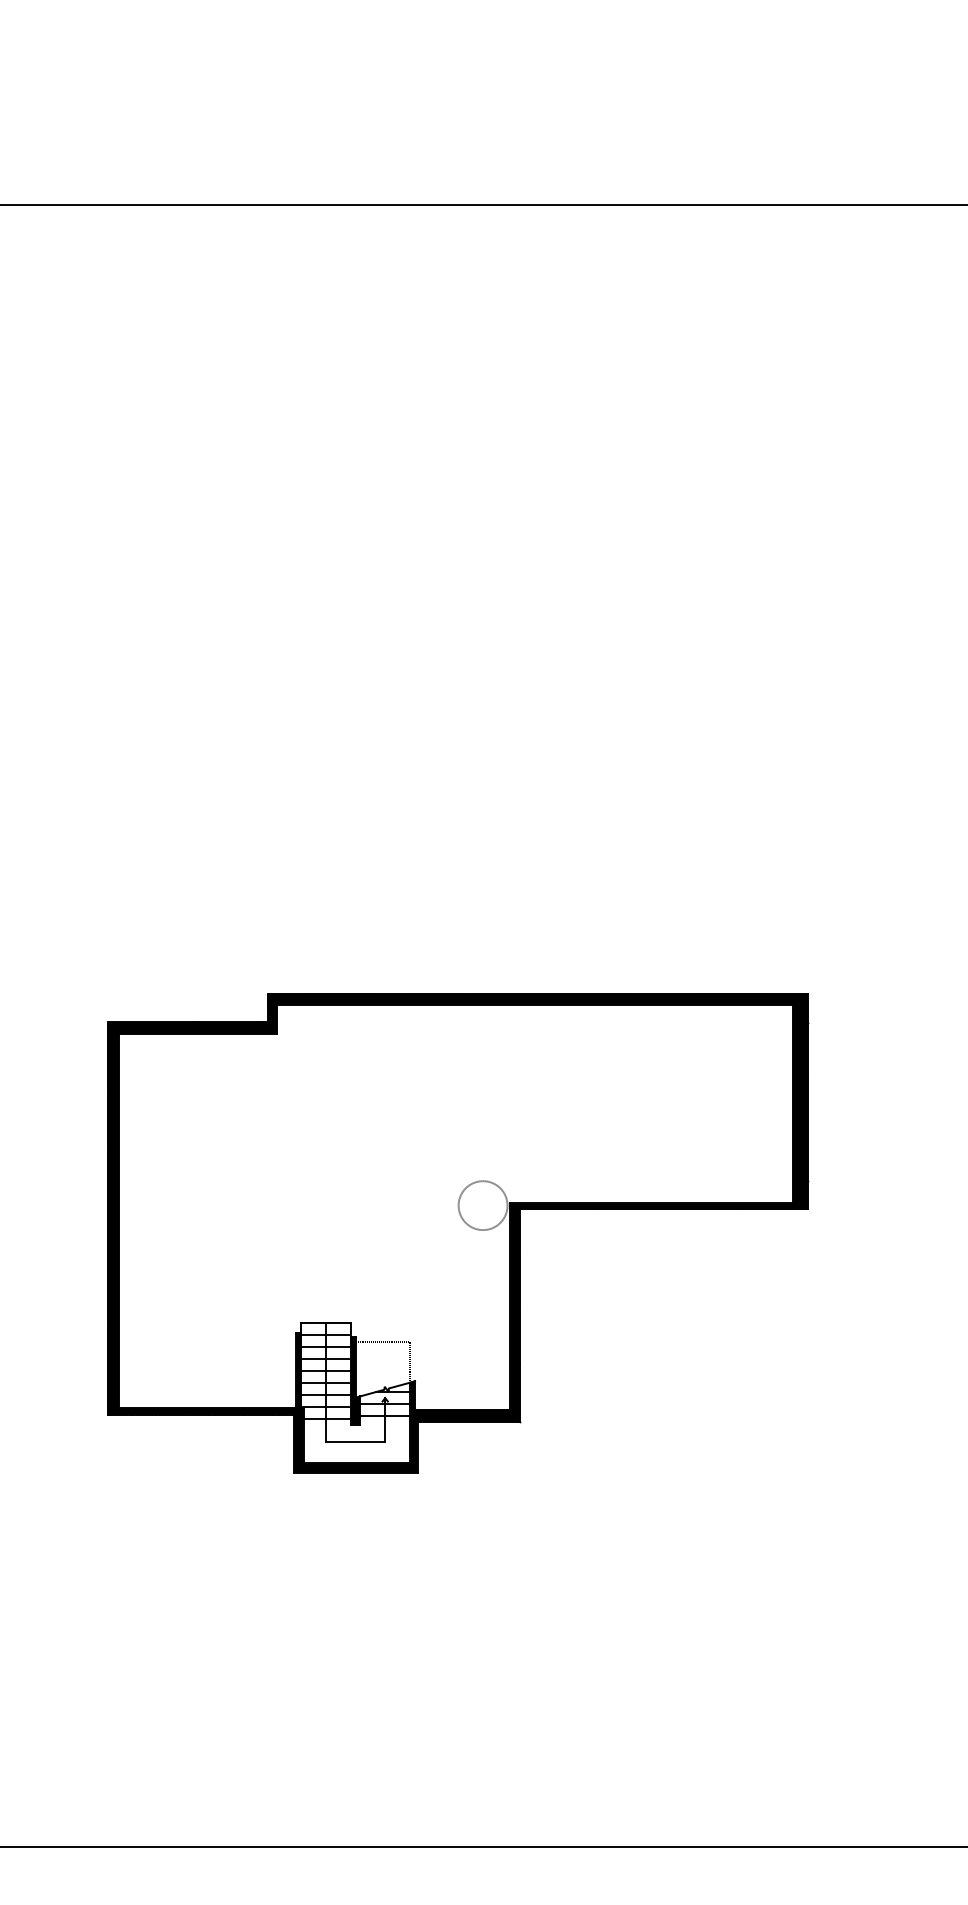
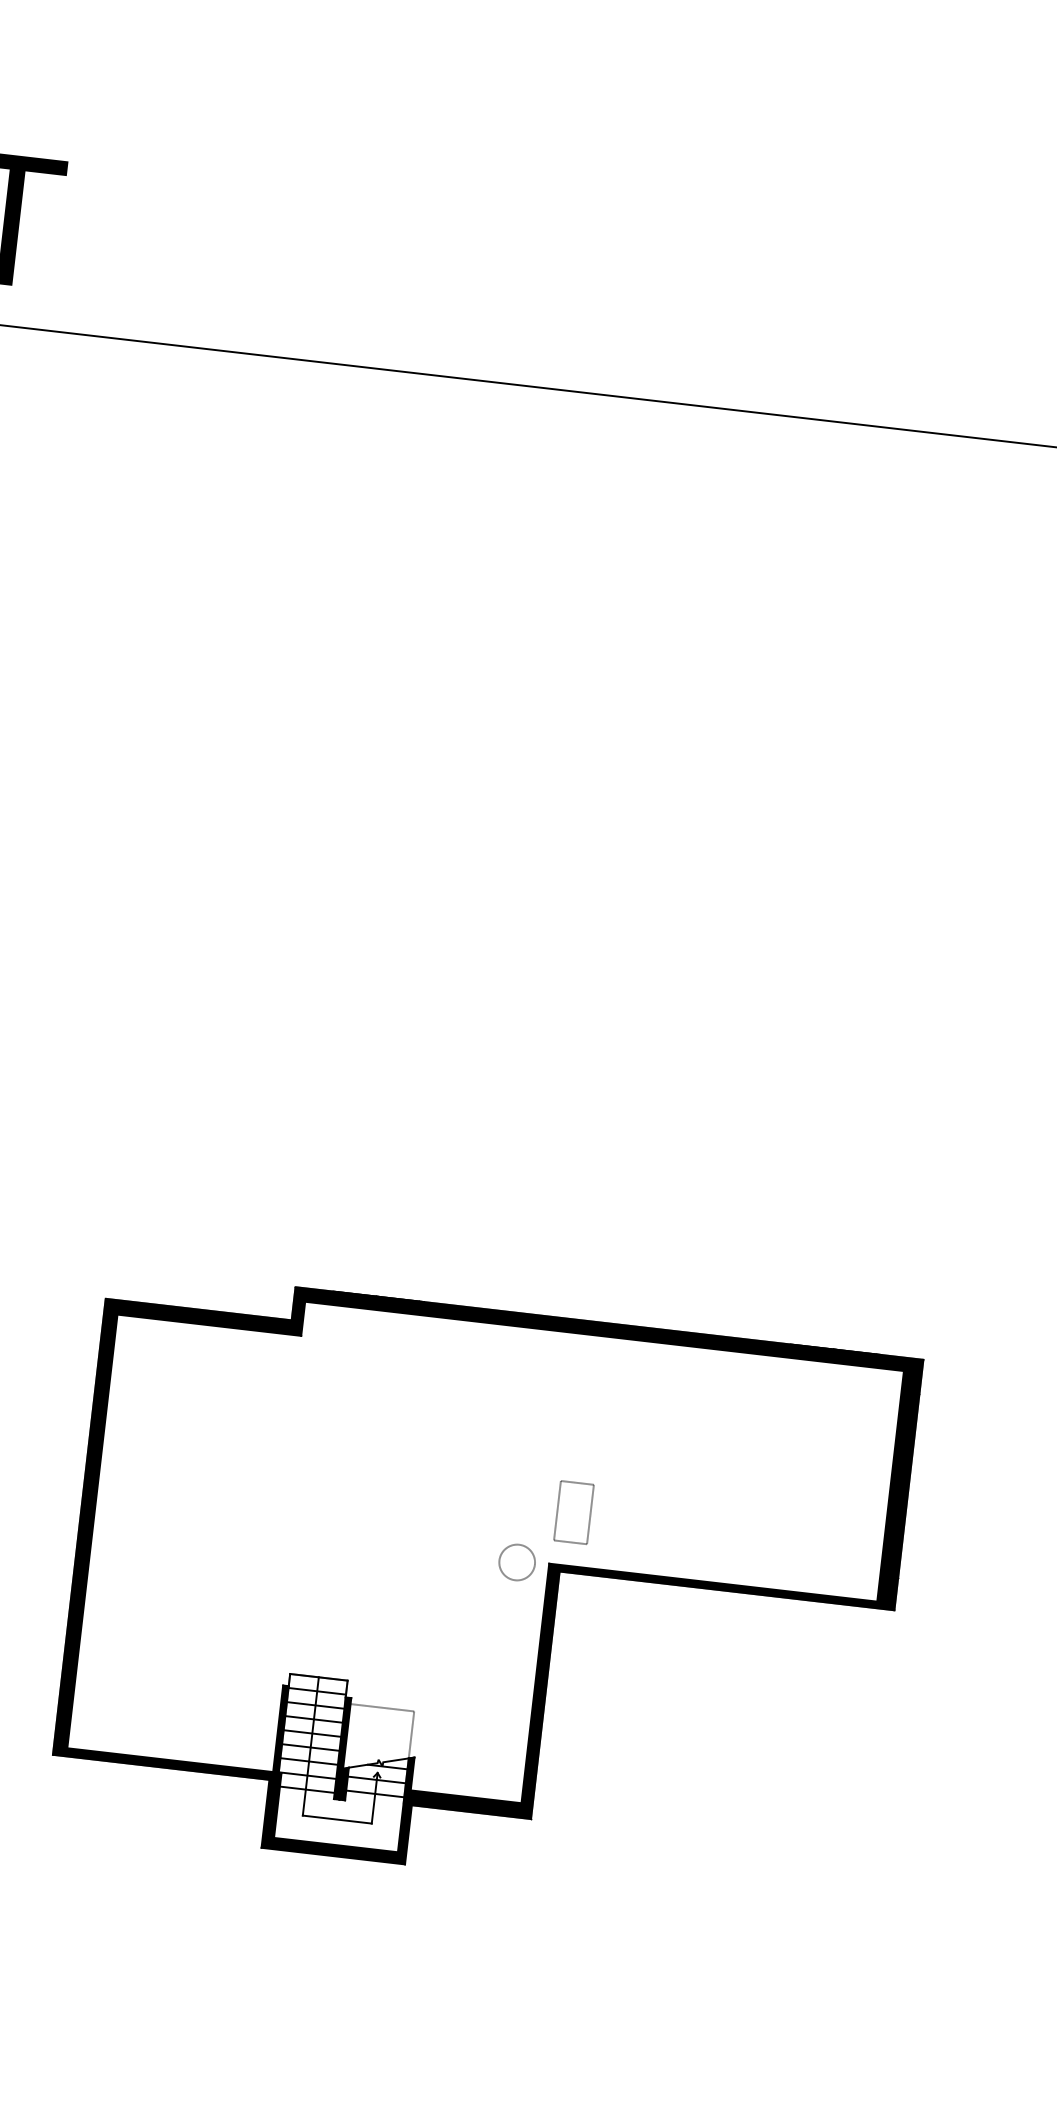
part: (512, 1157) -> (557, 1510), added
circle: (482, 1205) -> (516, 1562), size x0.62

